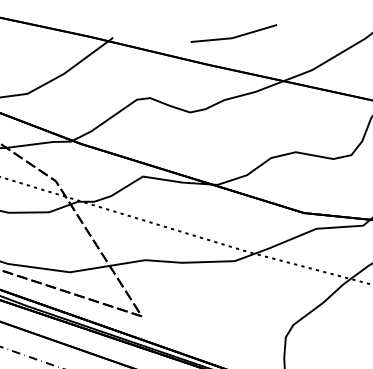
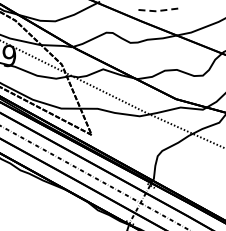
line: (233, 38) -> (156, 11), solid -> dashed

